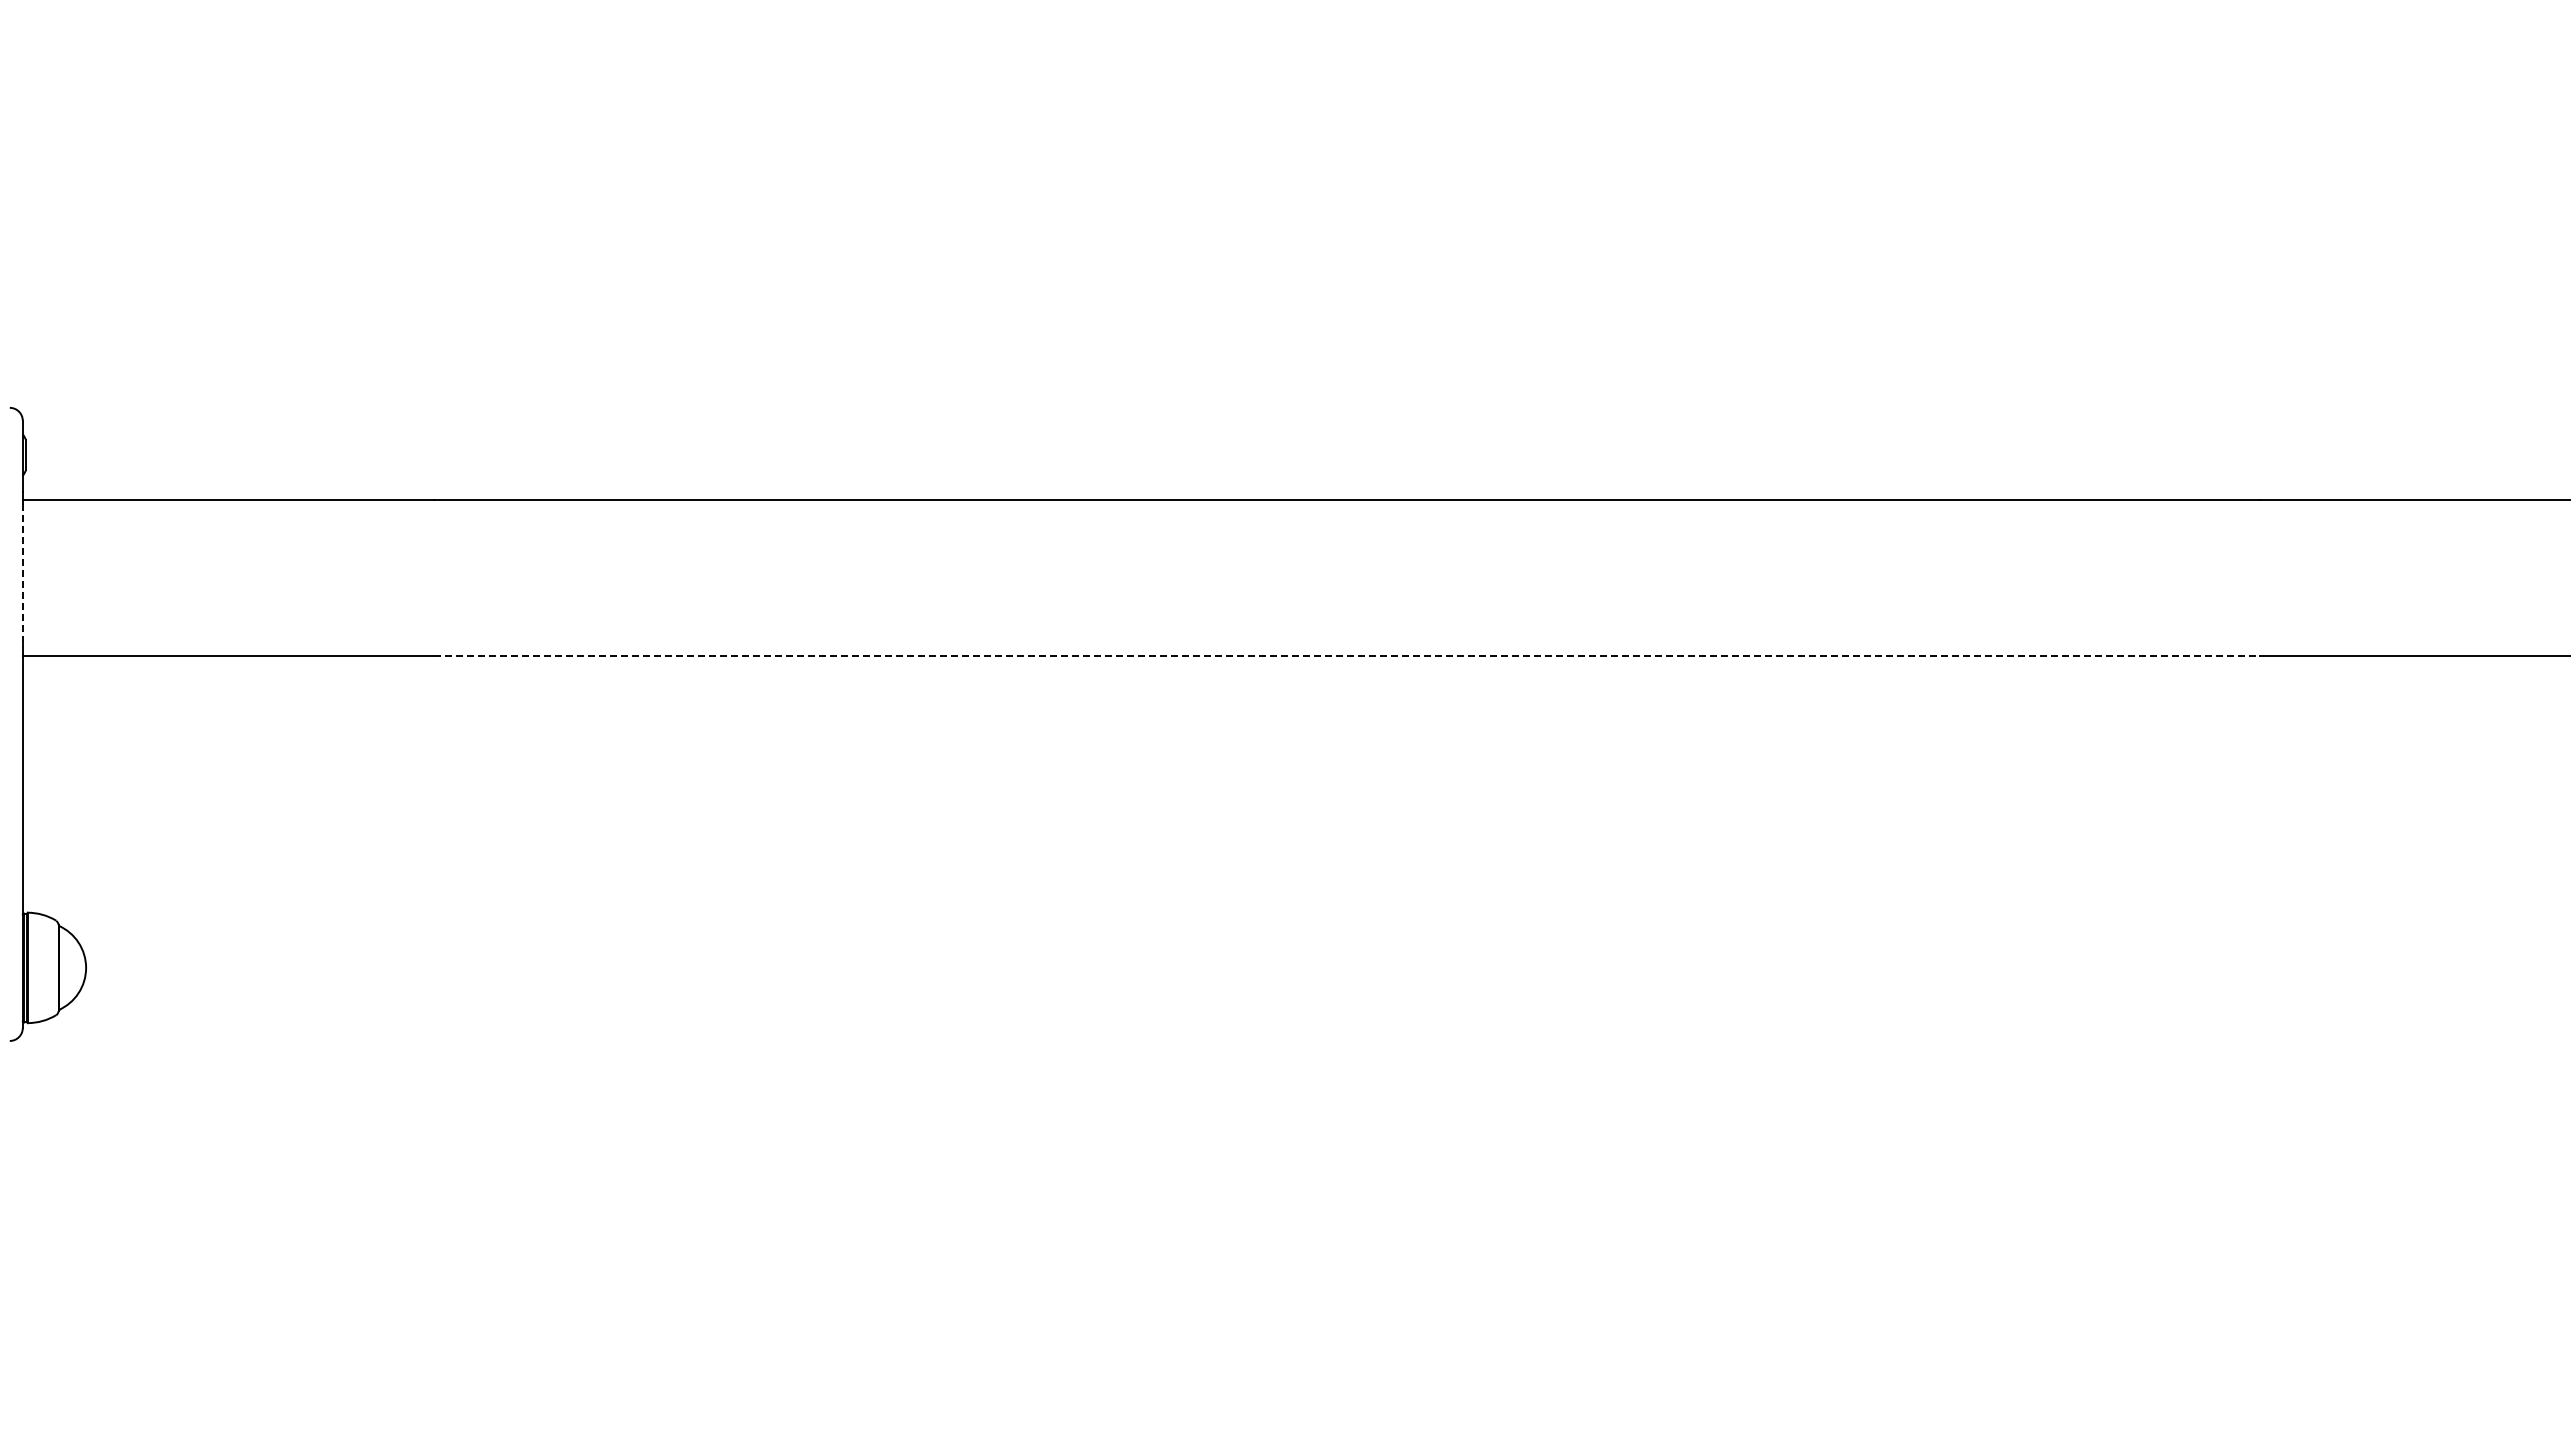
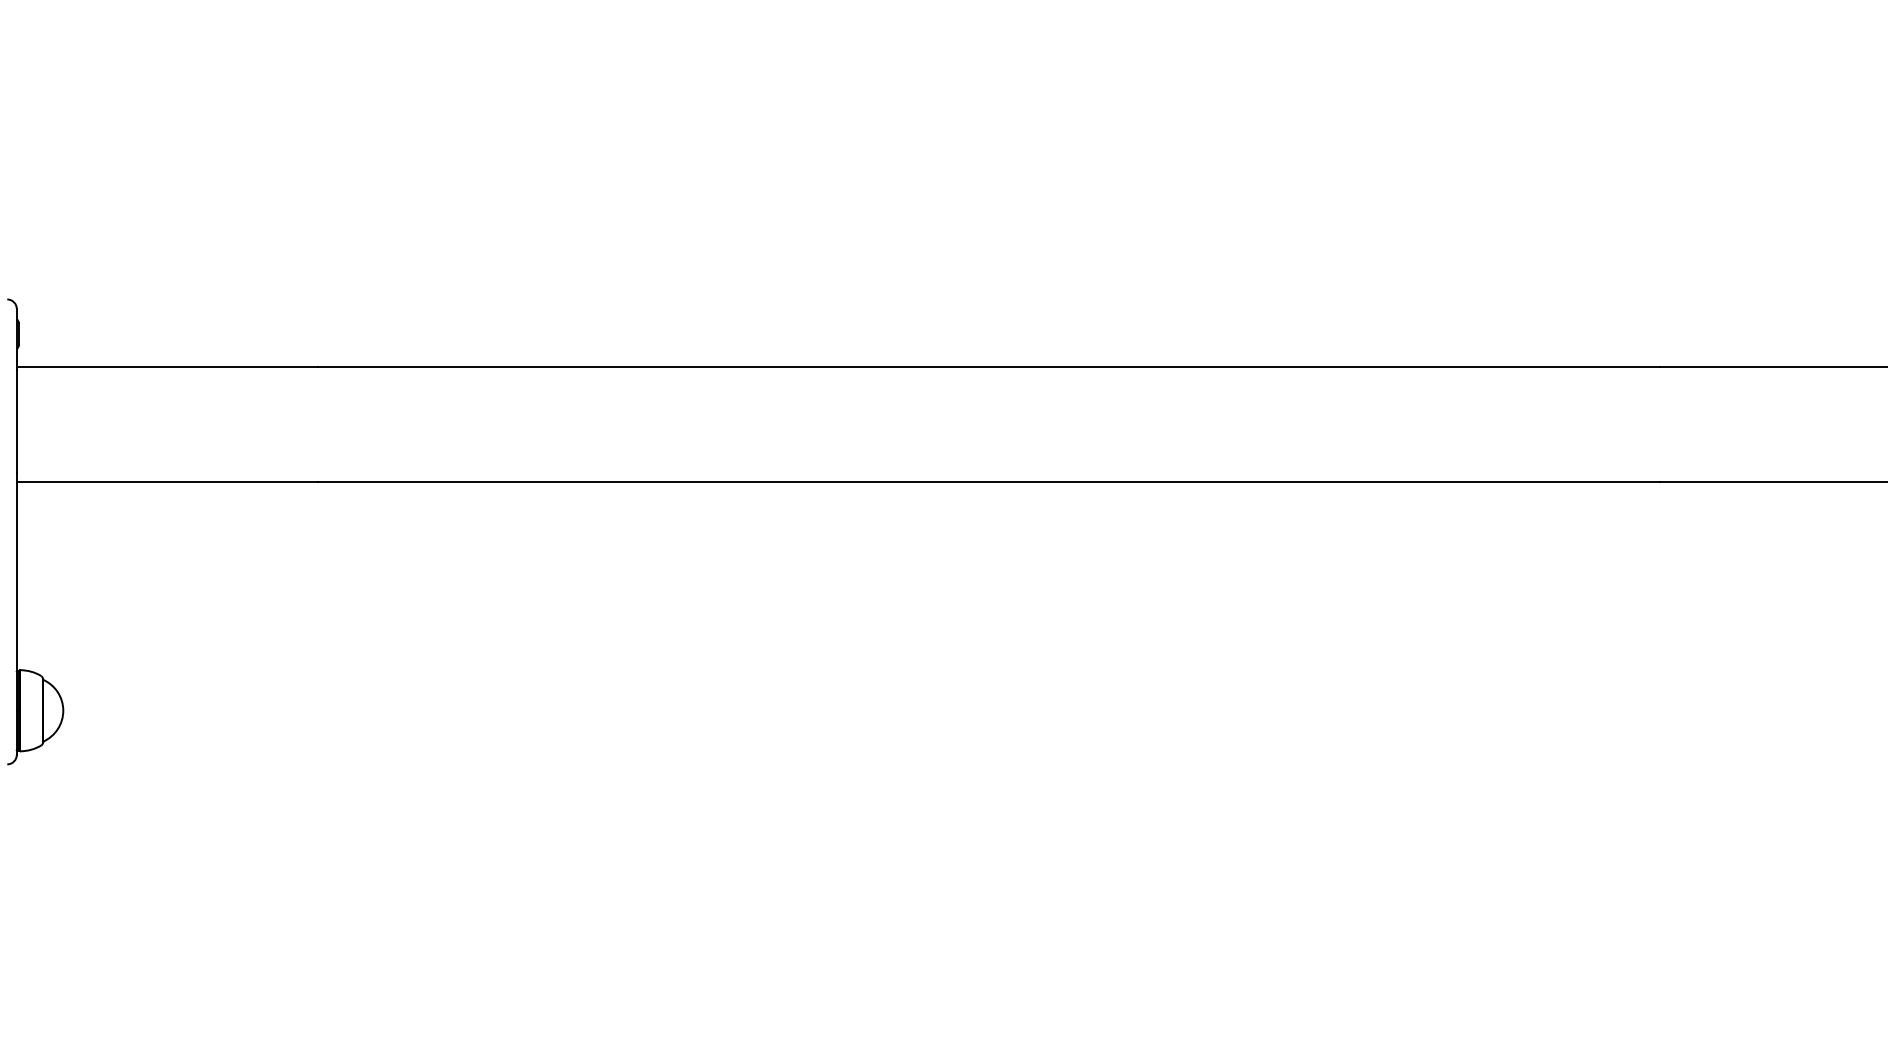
line: (22, 573) -> (16, 421), dashed -> solid
line: (1347, 656) -> (989, 482), dashed -> solid

